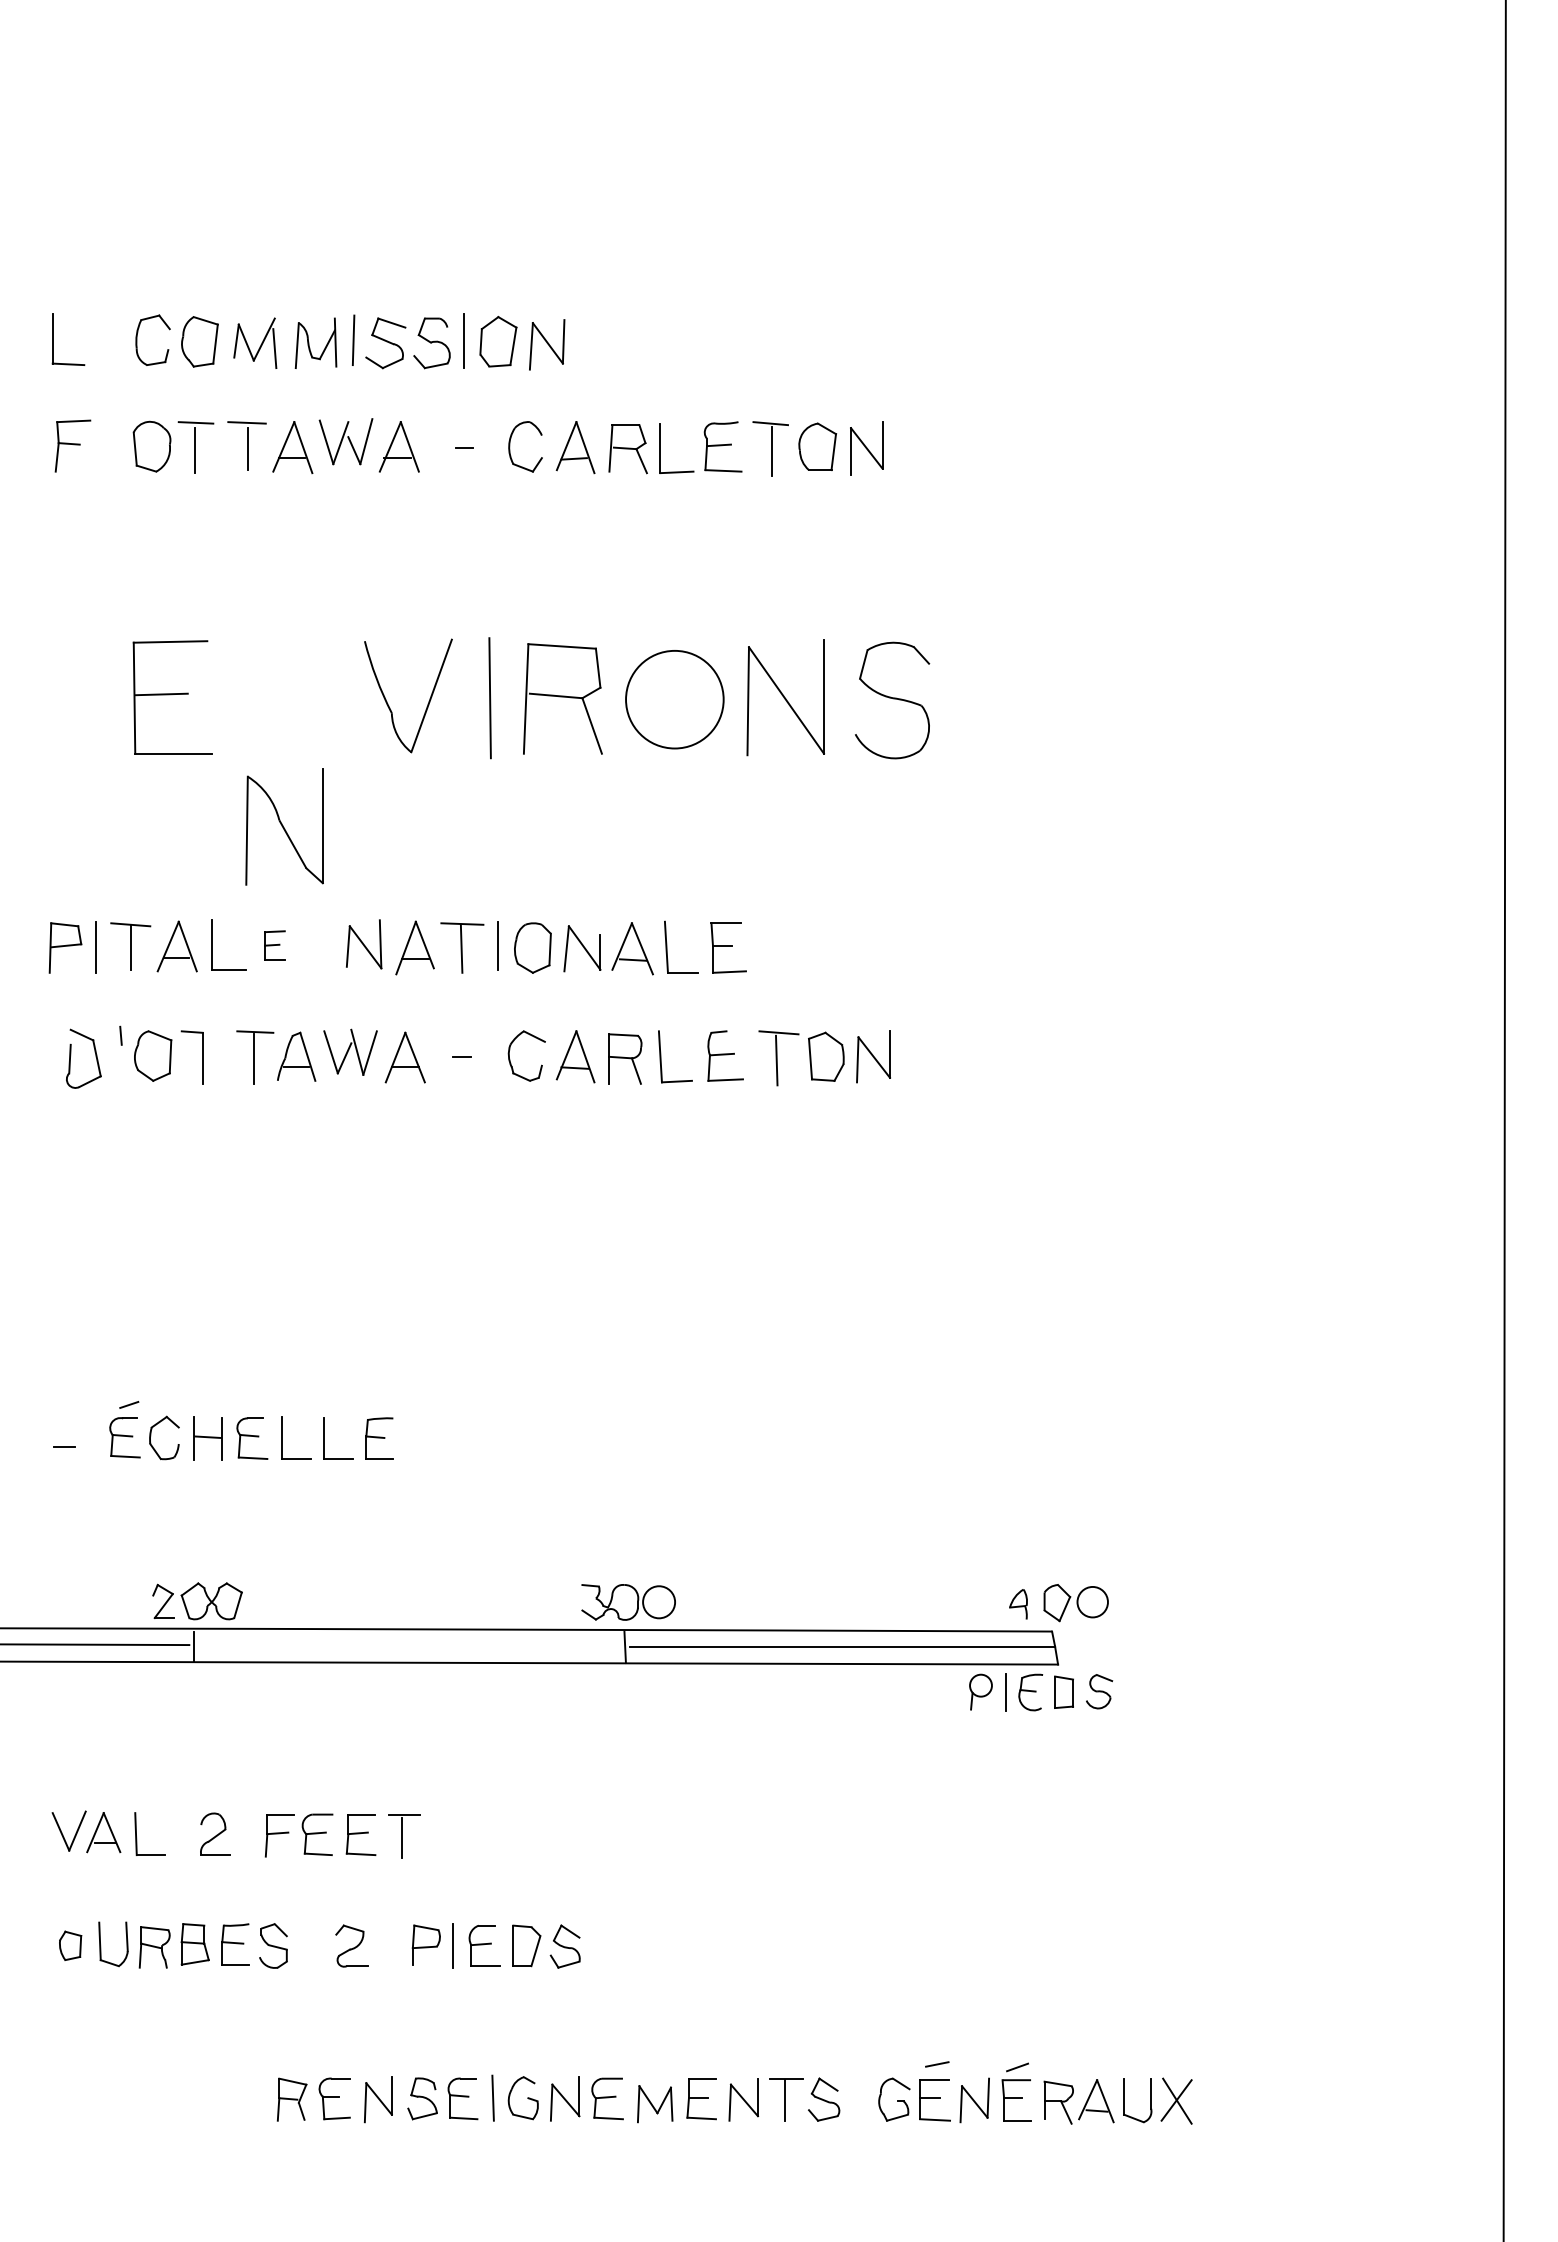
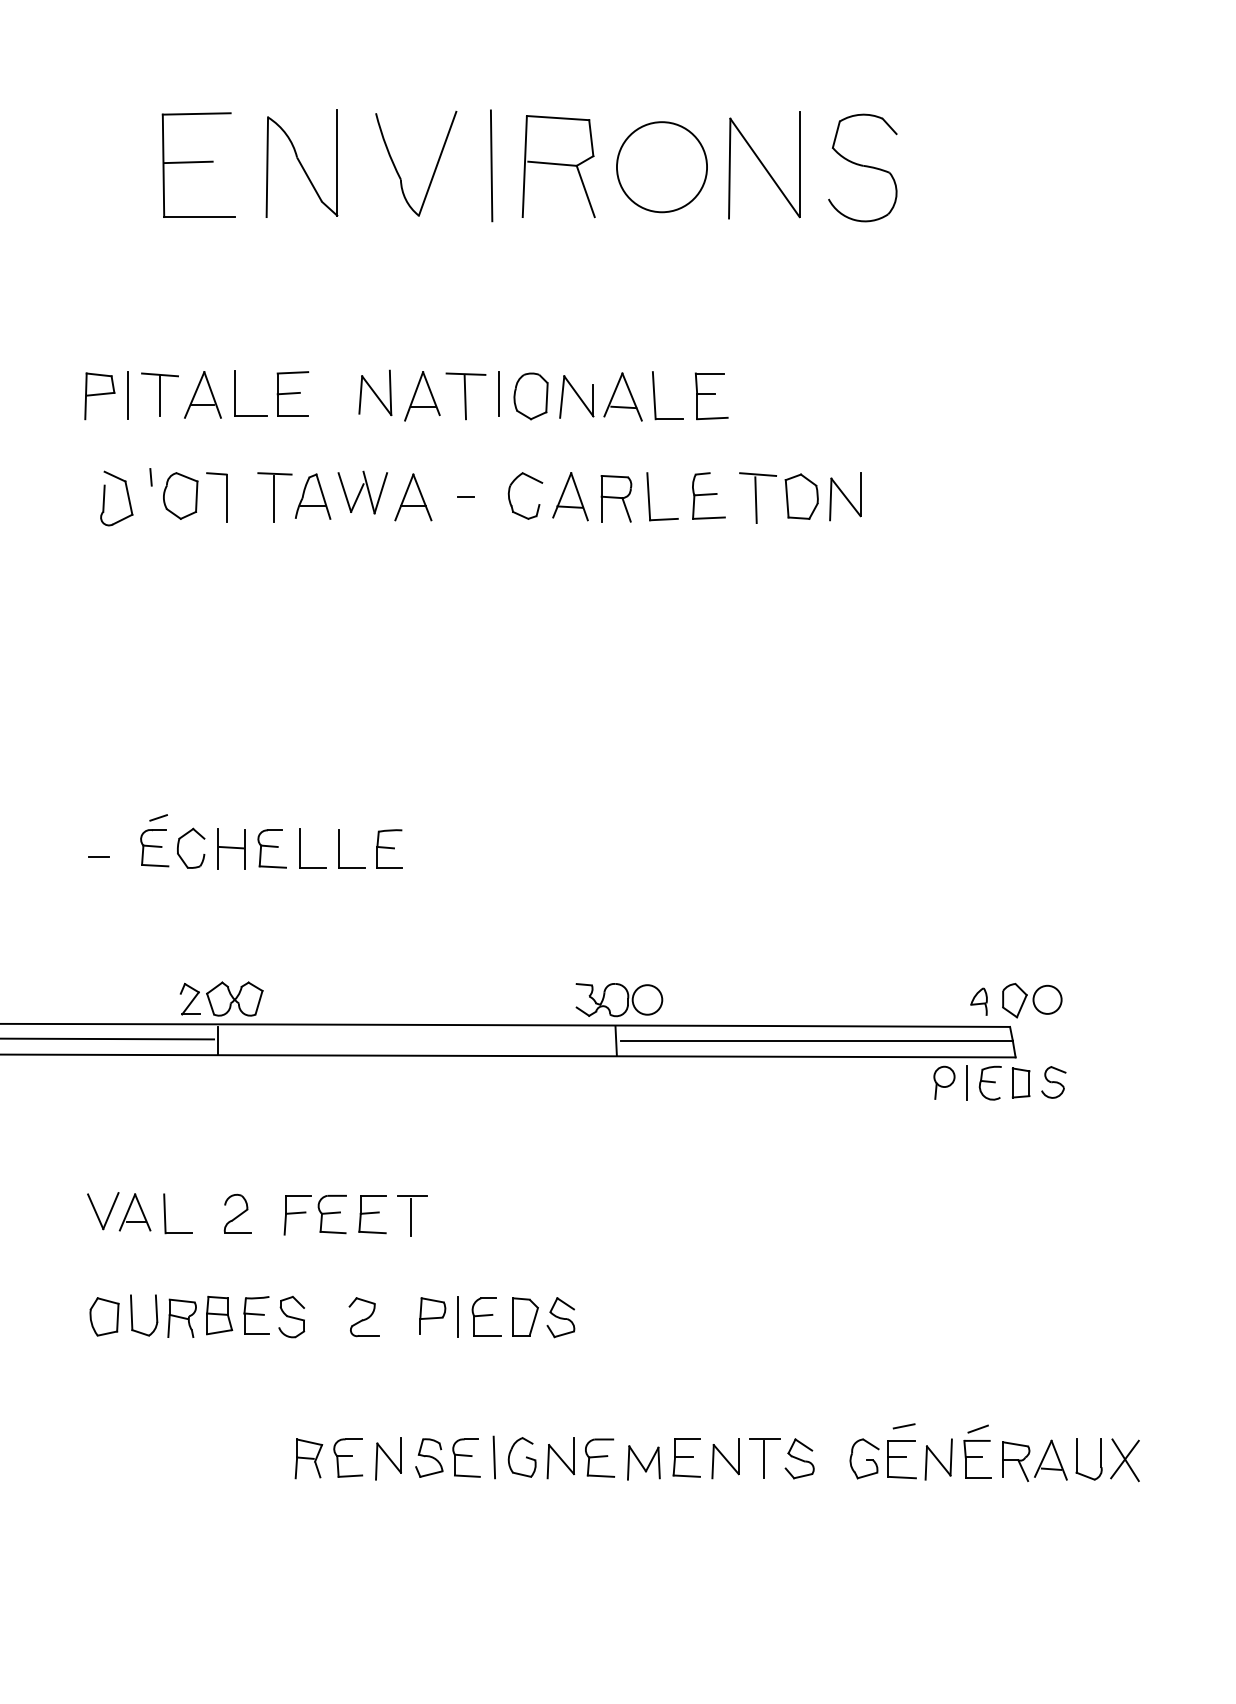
part: (284, 826) -> (301, 163), moved
part: (274, 945) -> (292, 394), size x1.67
part: (70, 1945) -> (104, 1316), size x1.43

